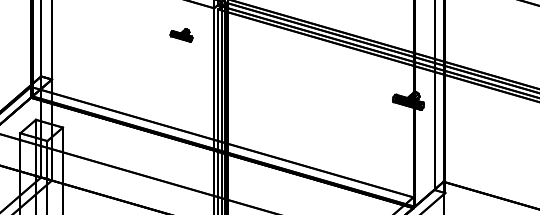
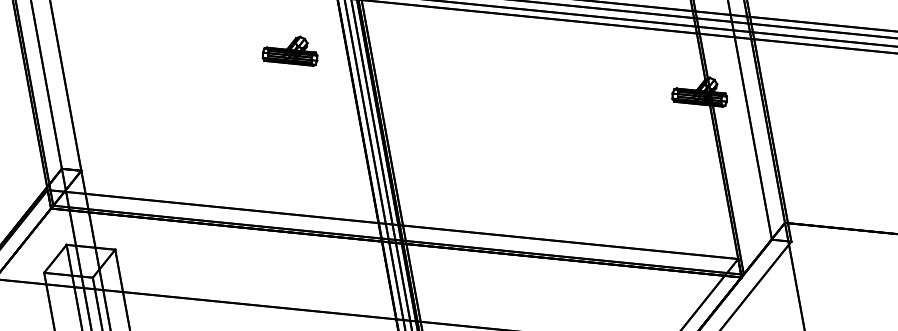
part: (181, 35) -> (289, 54), size x1.43

